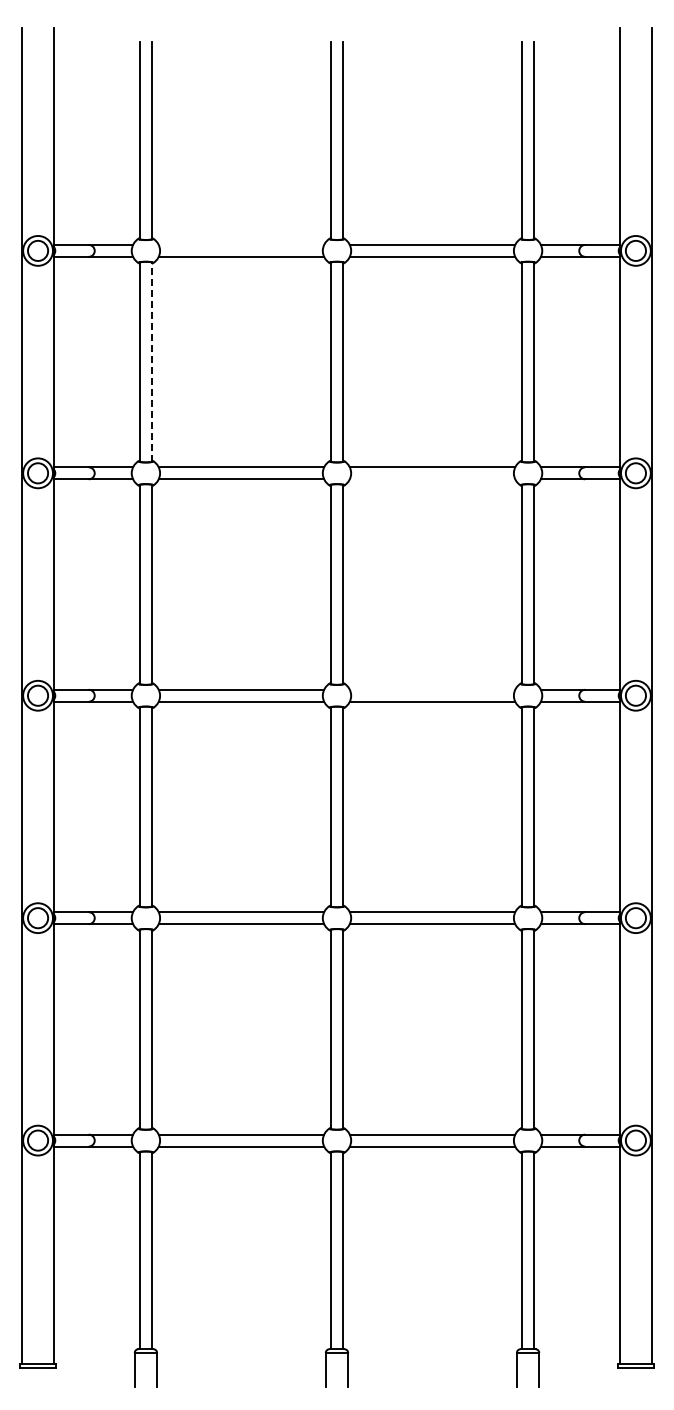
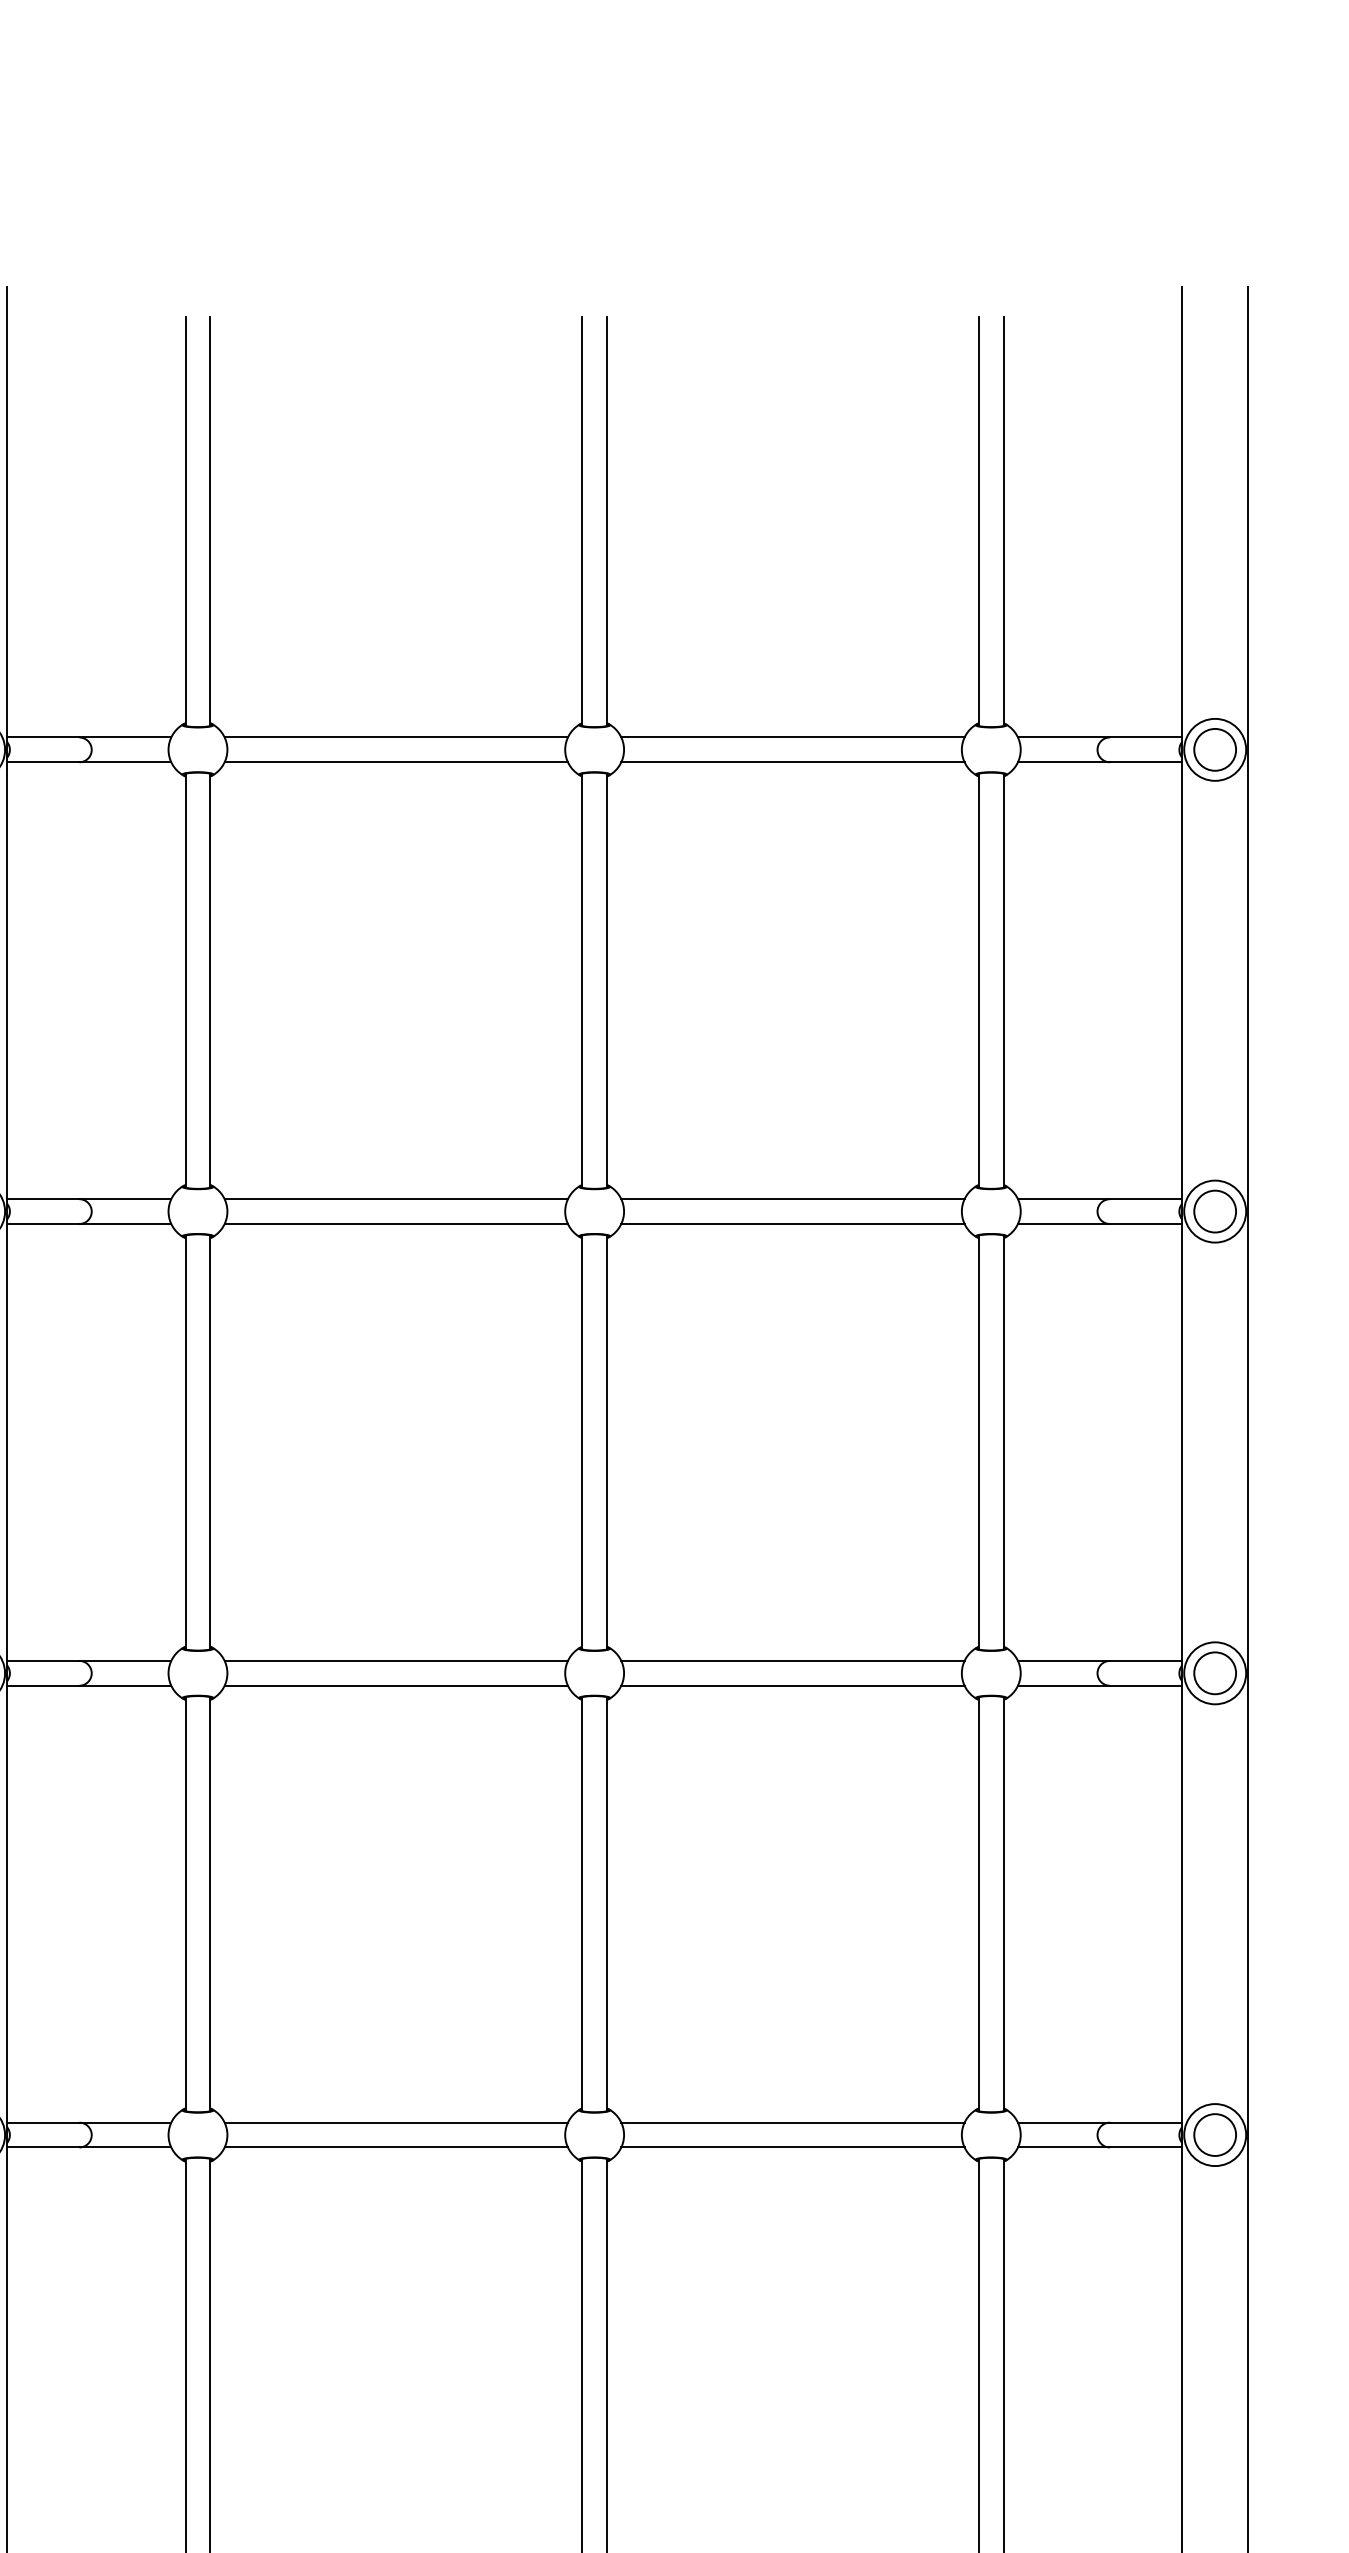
line: (241, 244) -> (396, 736), added
line: (151, 362) -> (209, 981), dashed -> solid
line: (432, 479) -> (792, 1224), added
line: (432, 689) -> (792, 1660), added

